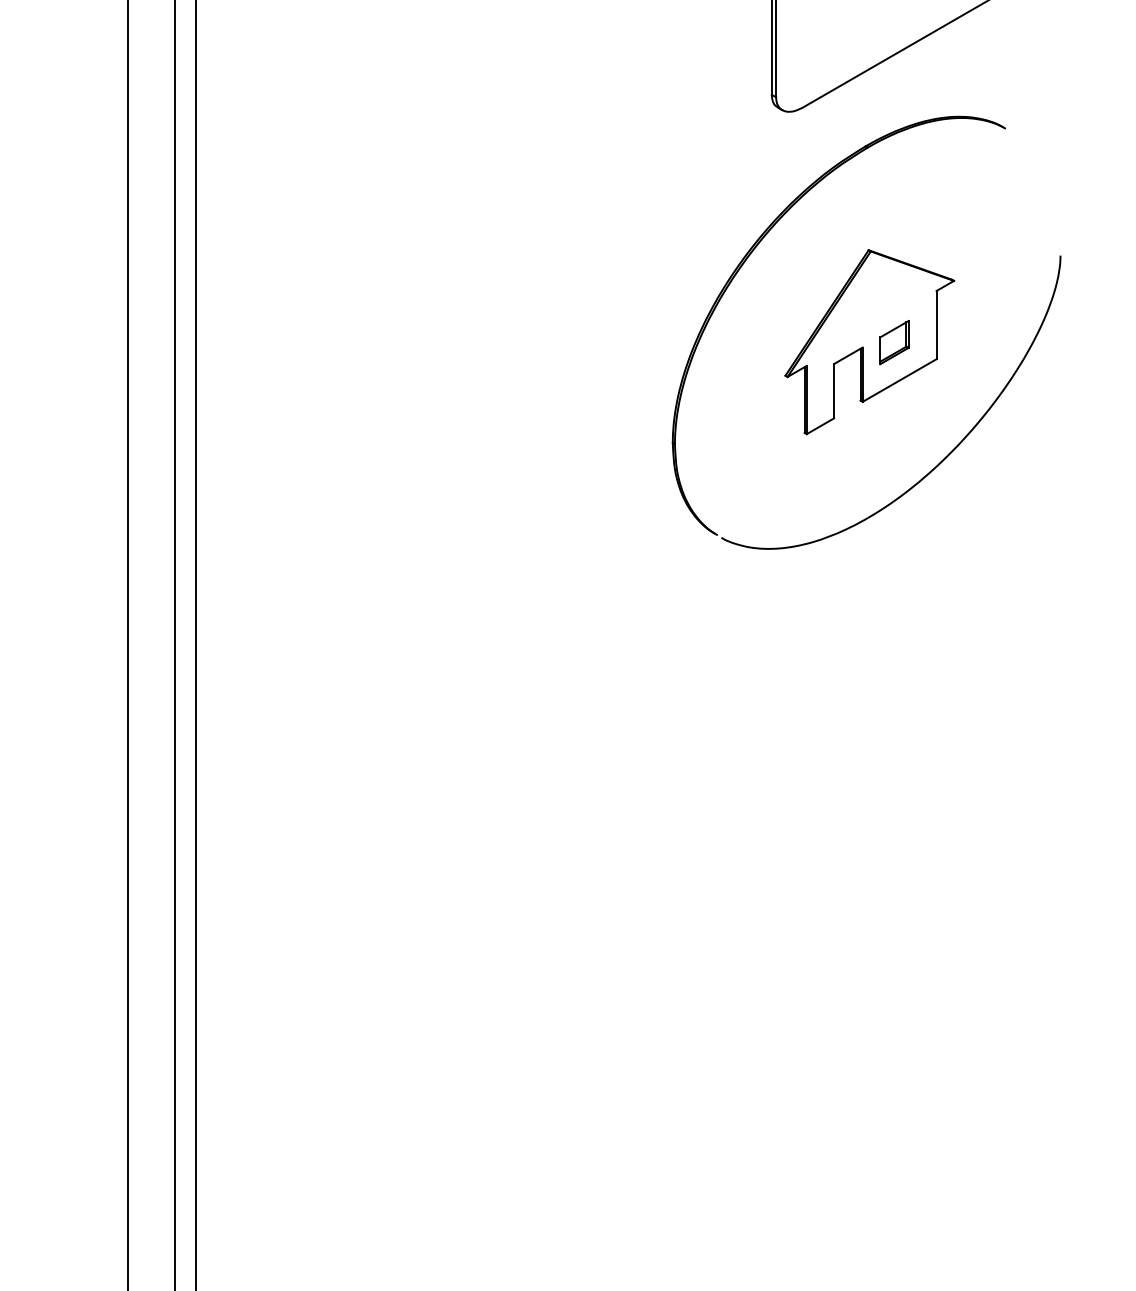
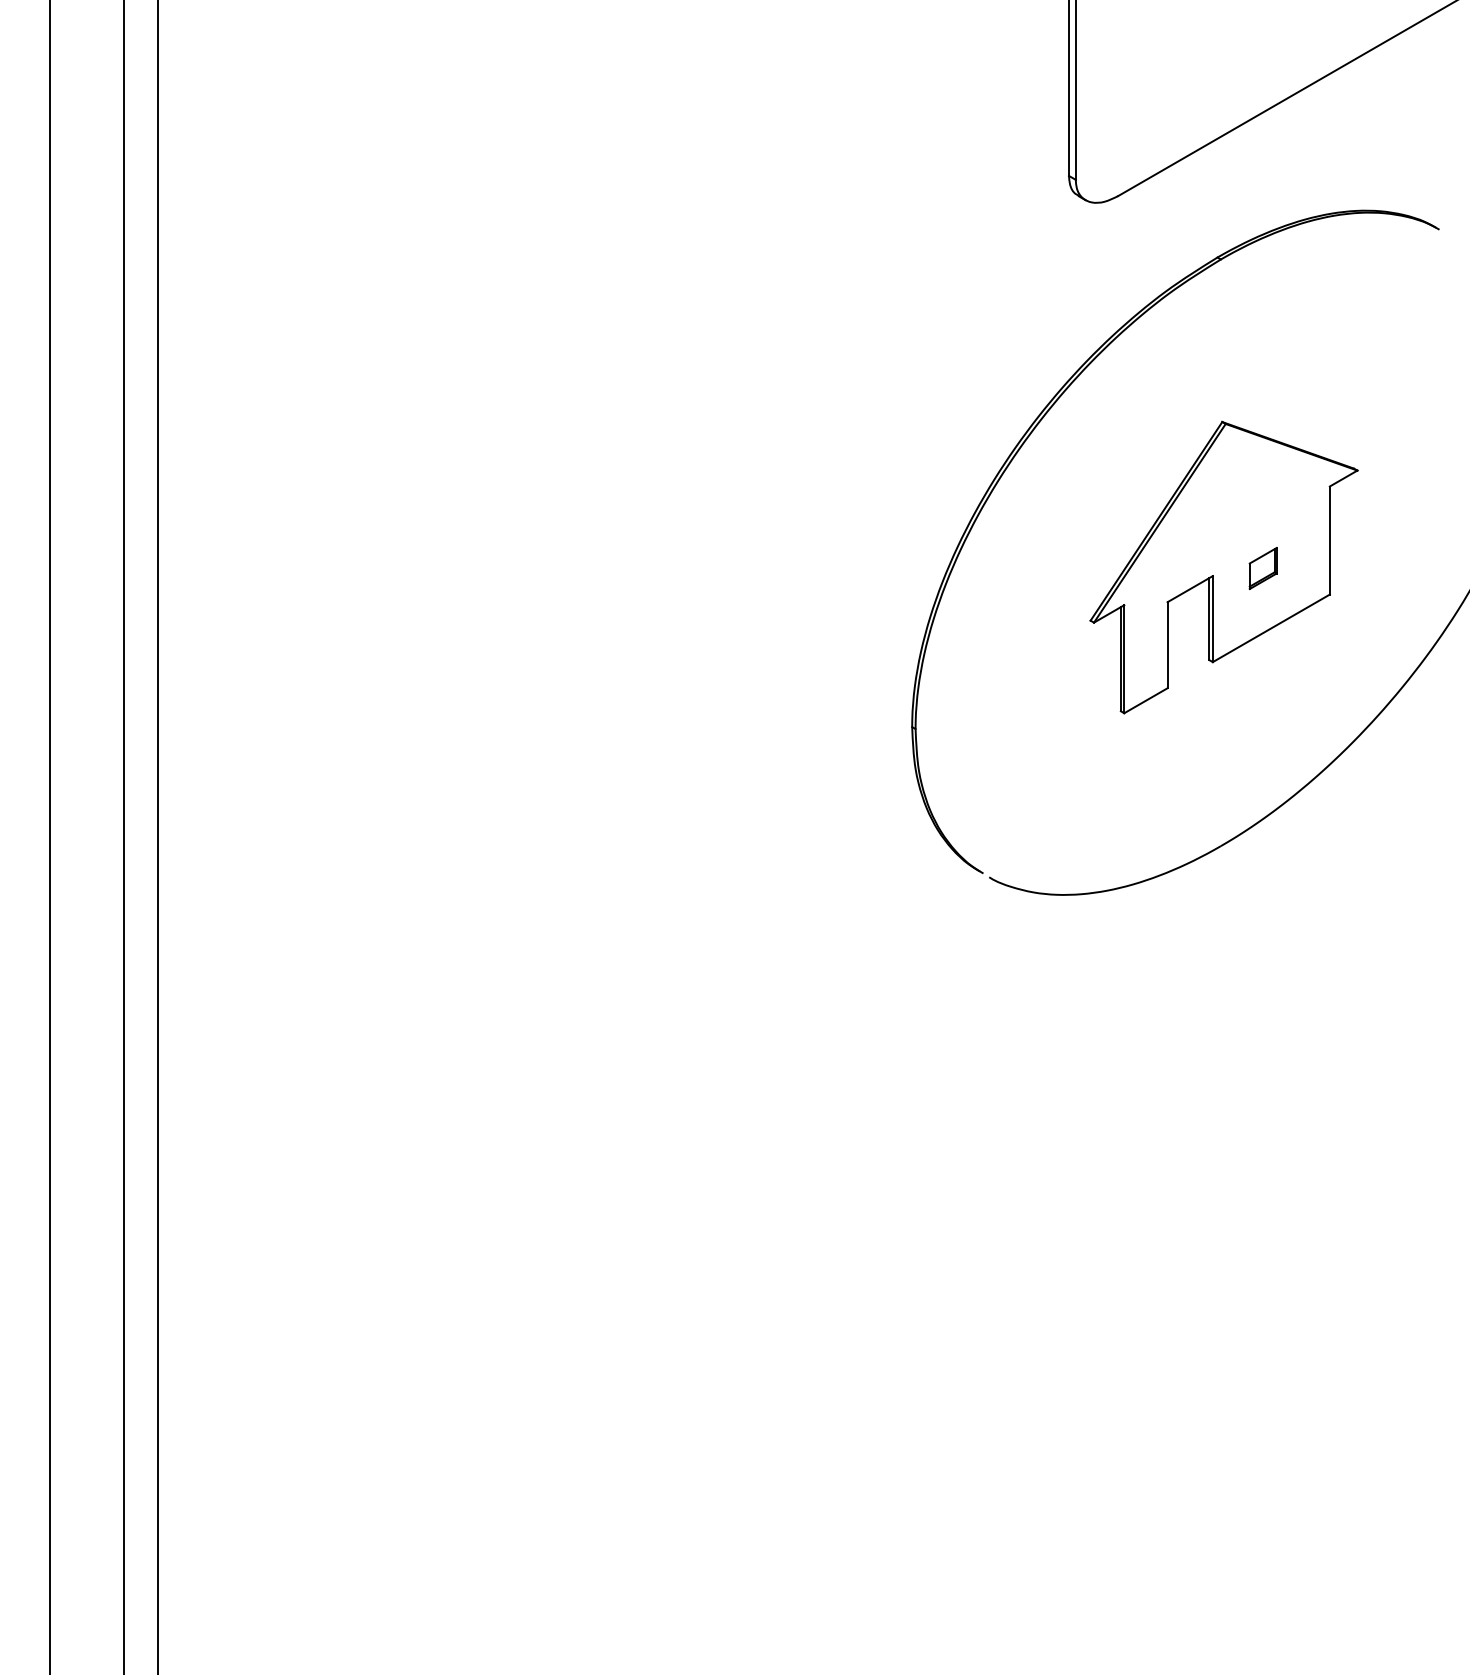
part: (894, 342) -> (1263, 568), size x0.6

